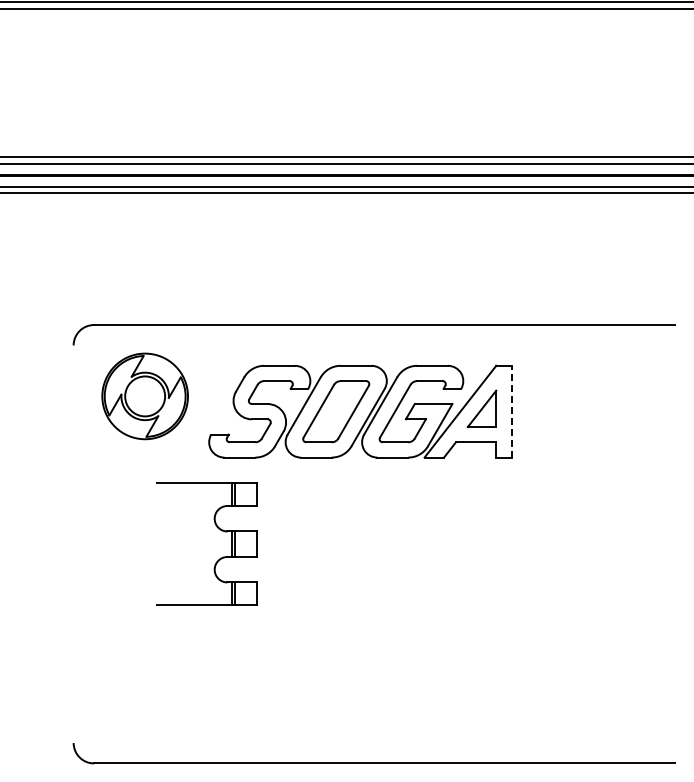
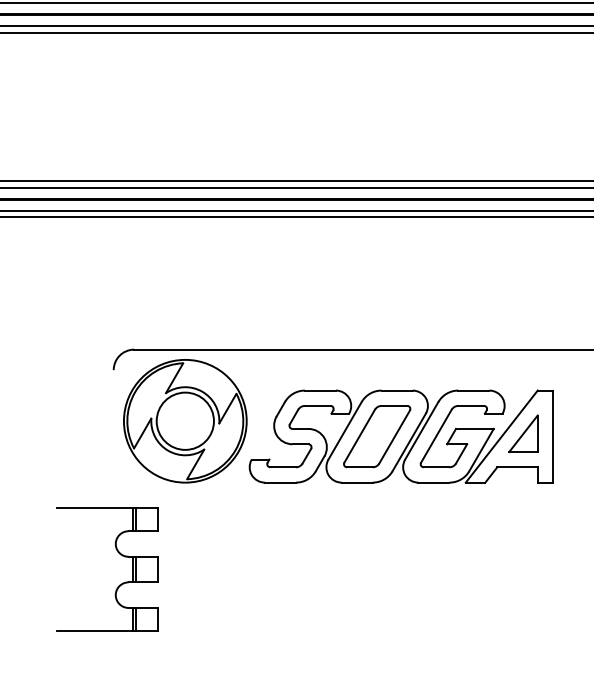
part: (145, 396) -> (185, 421), size x1.43
line: (511, 411) -> (553, 436), dashed -> solid
part: (218, 529) -> (119, 554), moved

